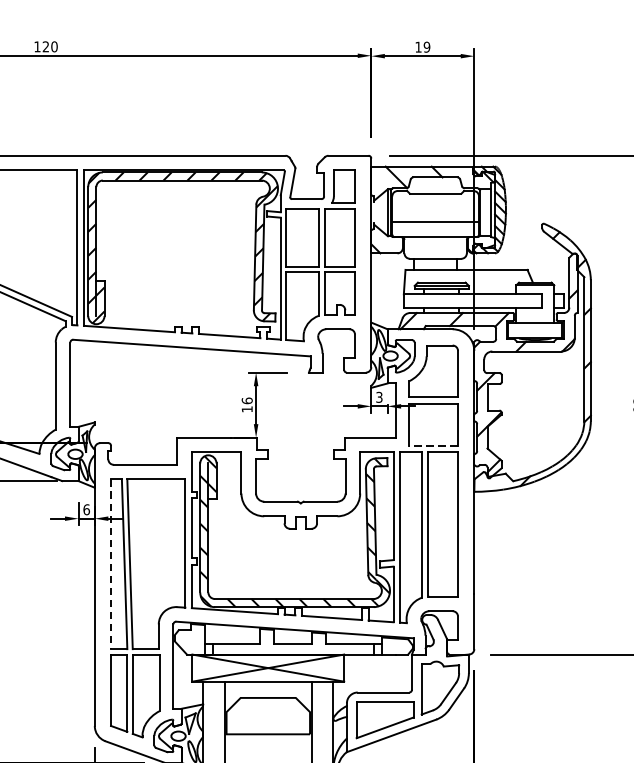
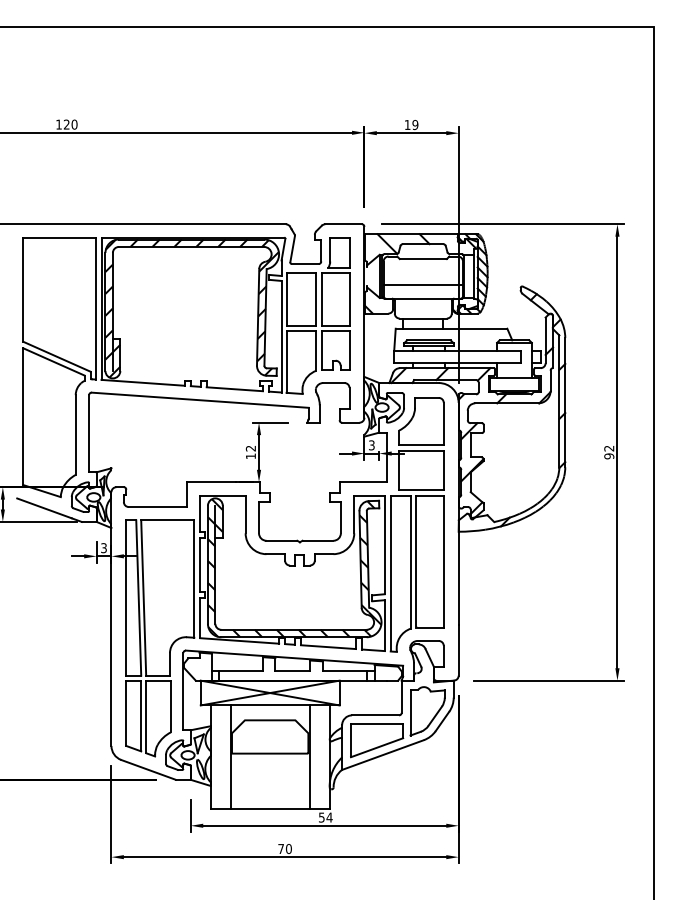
text: (246, 400) -> (250, 448), 16 -> 12
line: (432, 445) -> (420, 489), dashed -> solid
text: (86, 510) -> (103, 548), 6 -> 3
line: (111, 564) -> (126, 598), dashed -> solid

